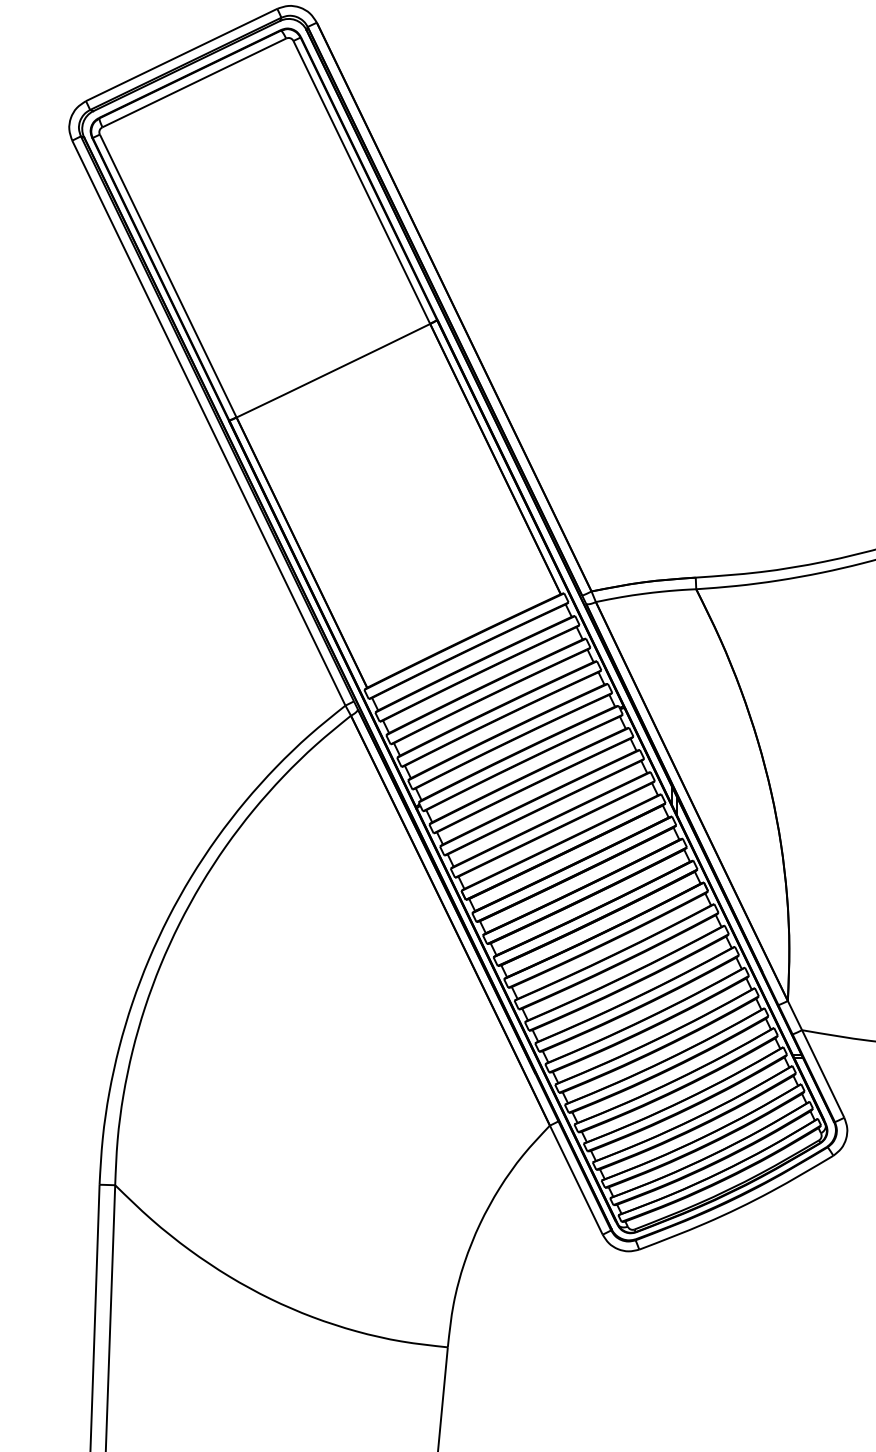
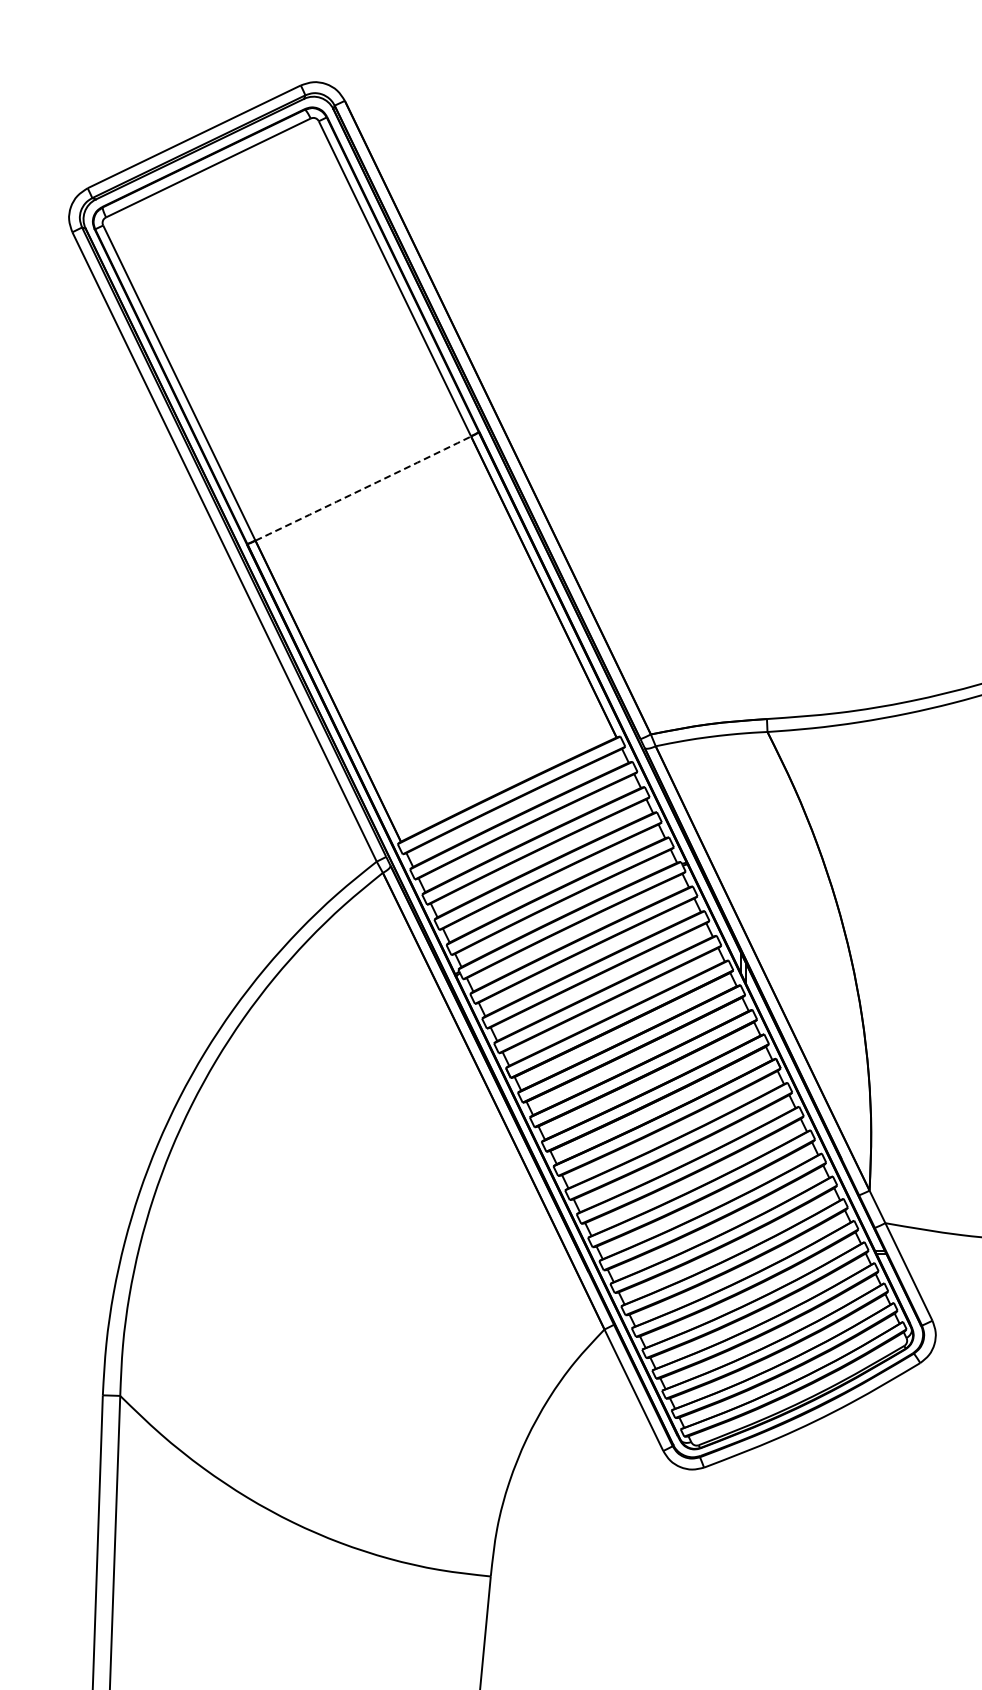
arc: (333, 370) -> (363, 488), solid -> dashed

